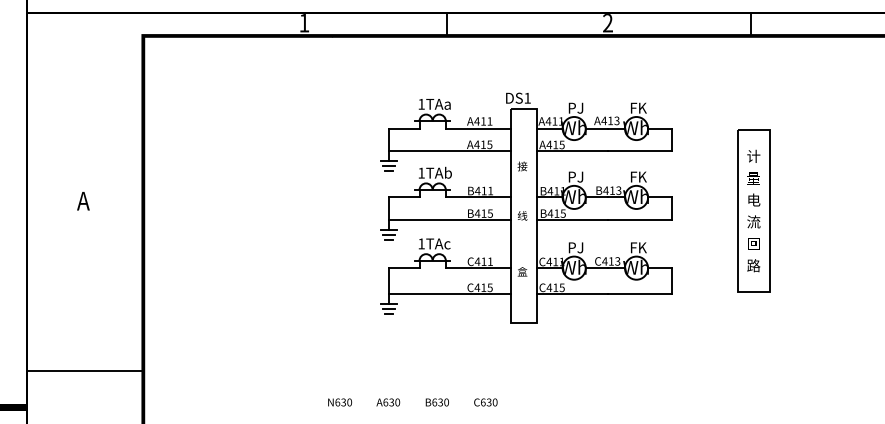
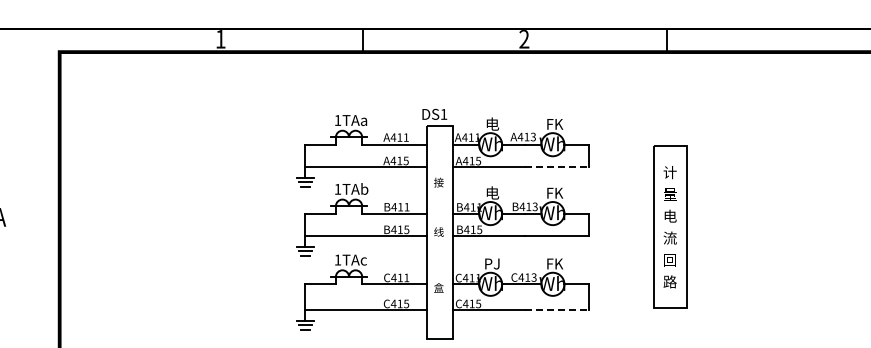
text: (575, 107) -> (491, 123), PJ -> 电
line: (640, 151) -> (556, 167), solid -> dashed
text: (575, 176) -> (491, 192), PJ -> 电
line: (640, 294) -> (556, 310), solid -> dashed

